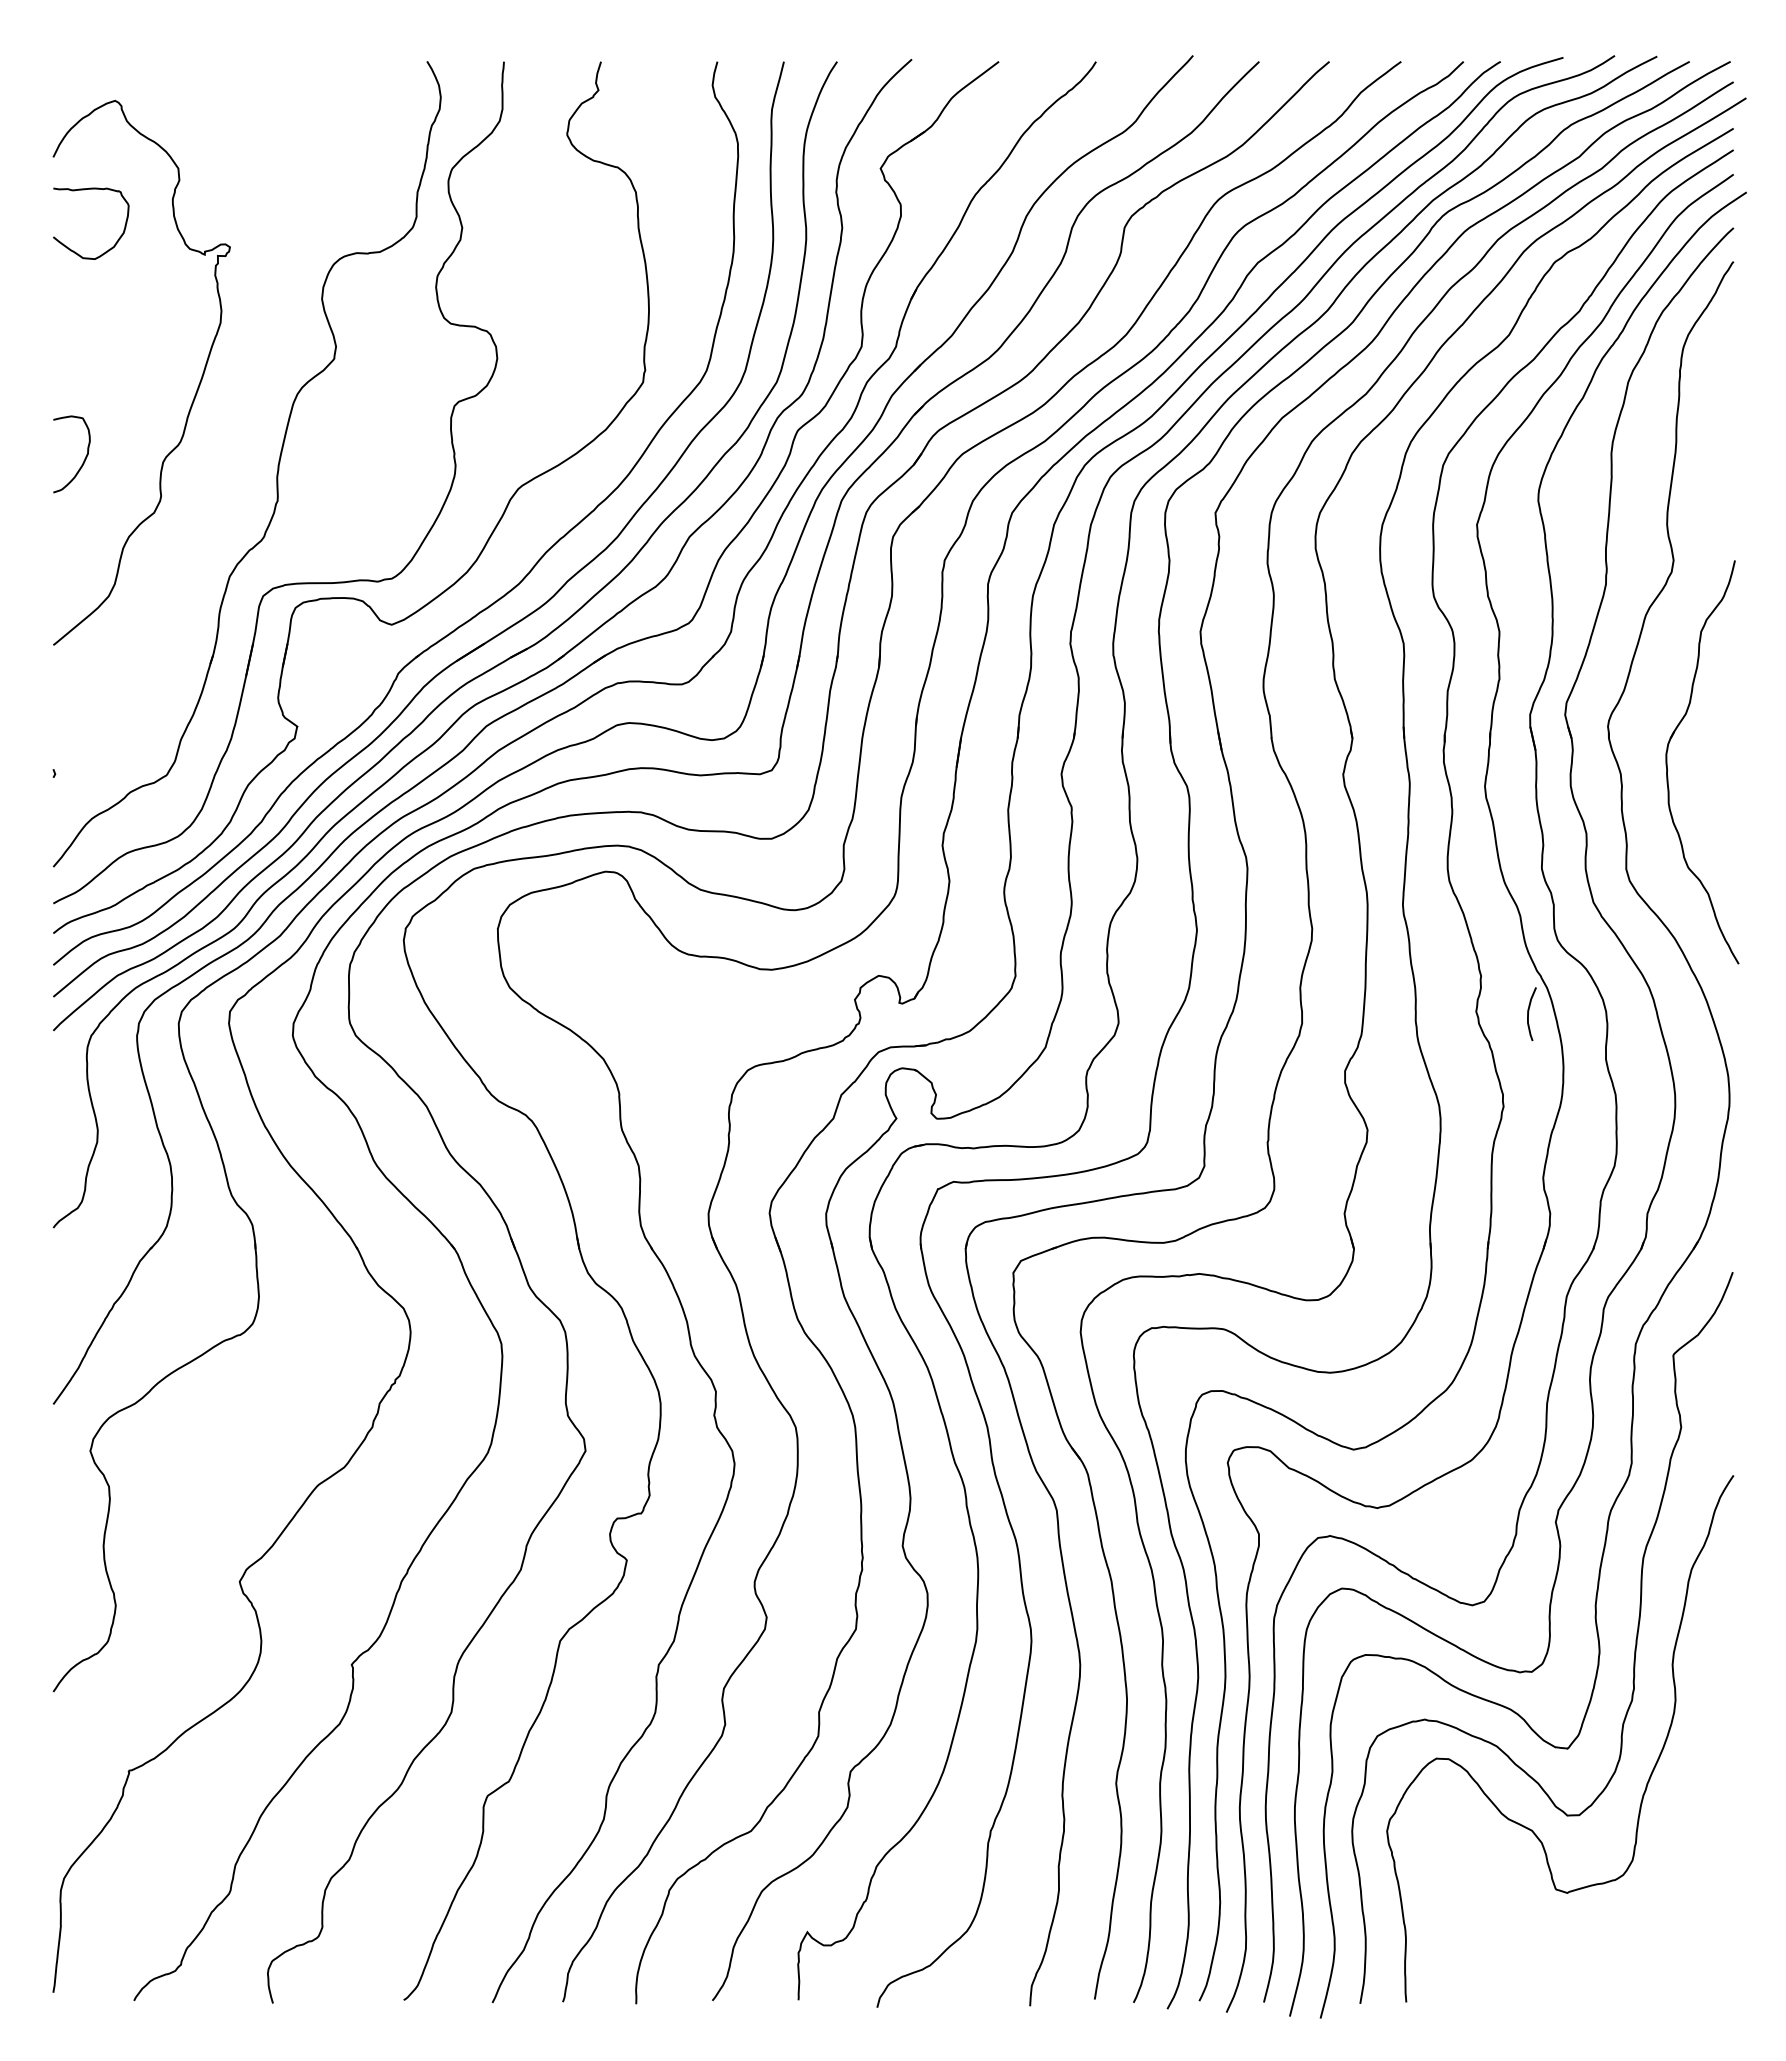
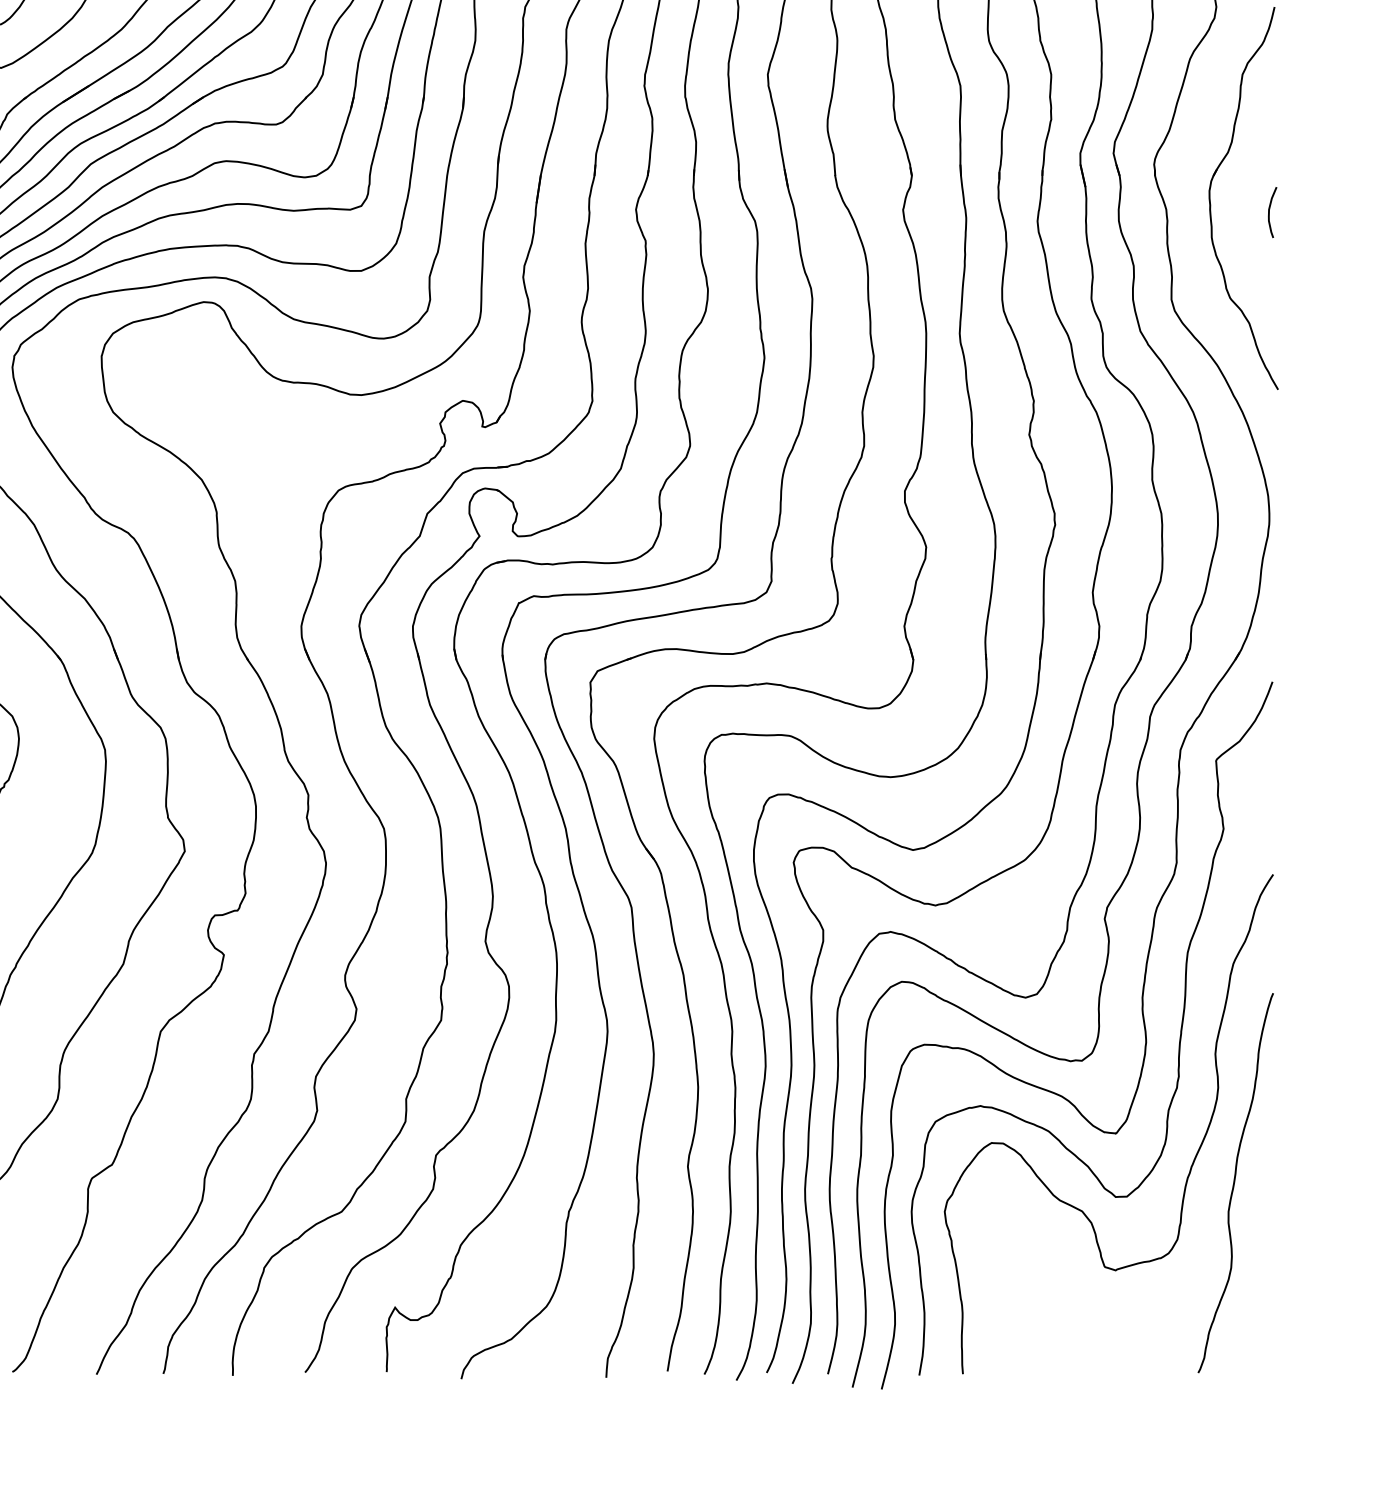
curve: (1528, 1014) -> (1269, 212), moved
curve: (1693, 1800) -> (1235, 1182), added

